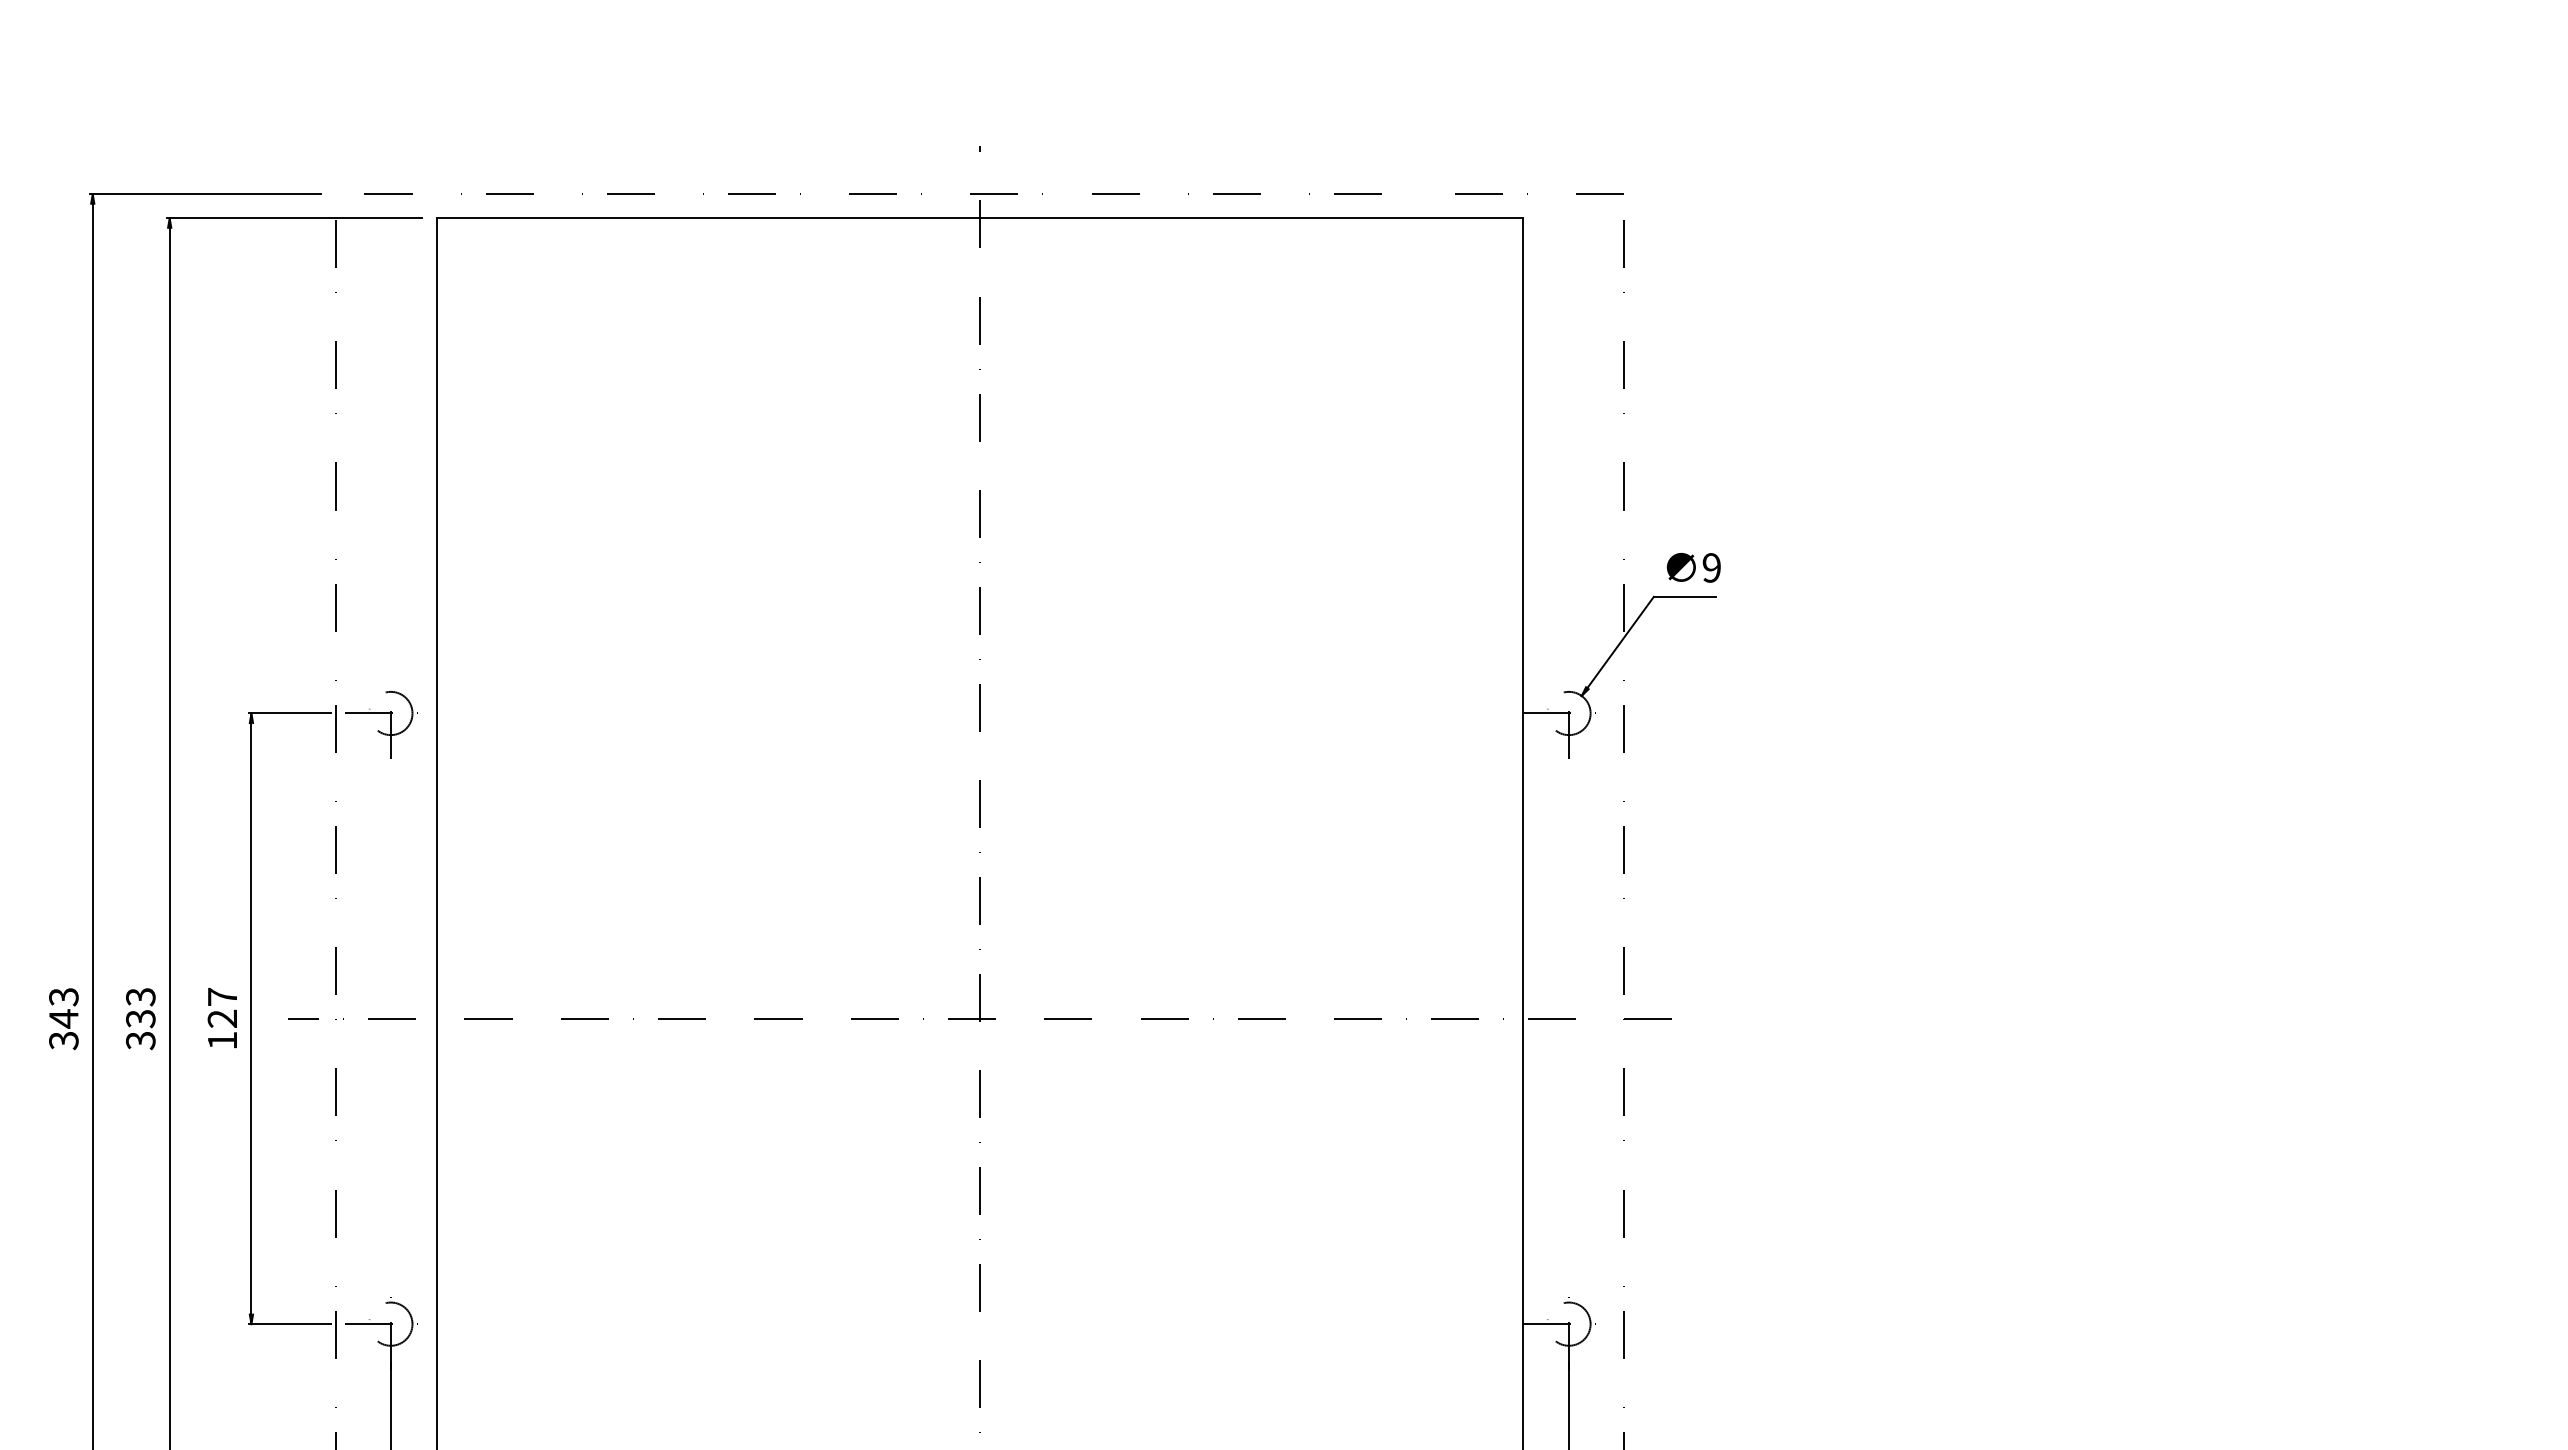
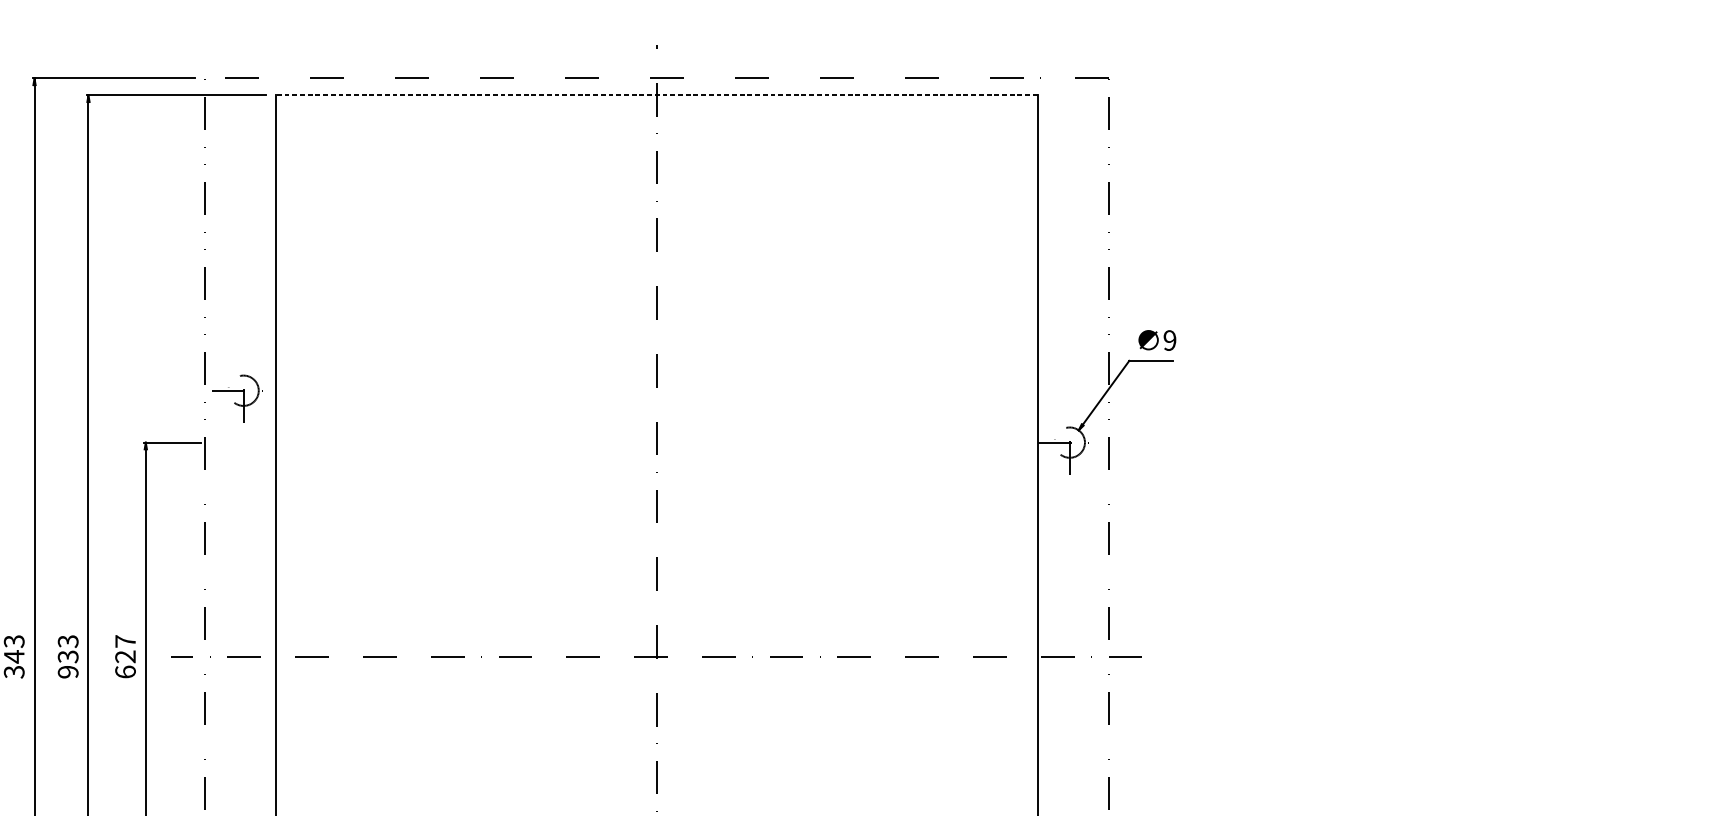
line: (979, 218) -> (656, 95), solid -> dashed
part: (379, 730) -> (235, 402), moved
text: (140, 1040) -> (68, 671), 333 -> 933
text: (222, 1040) -> (125, 671), 127 -> 627

